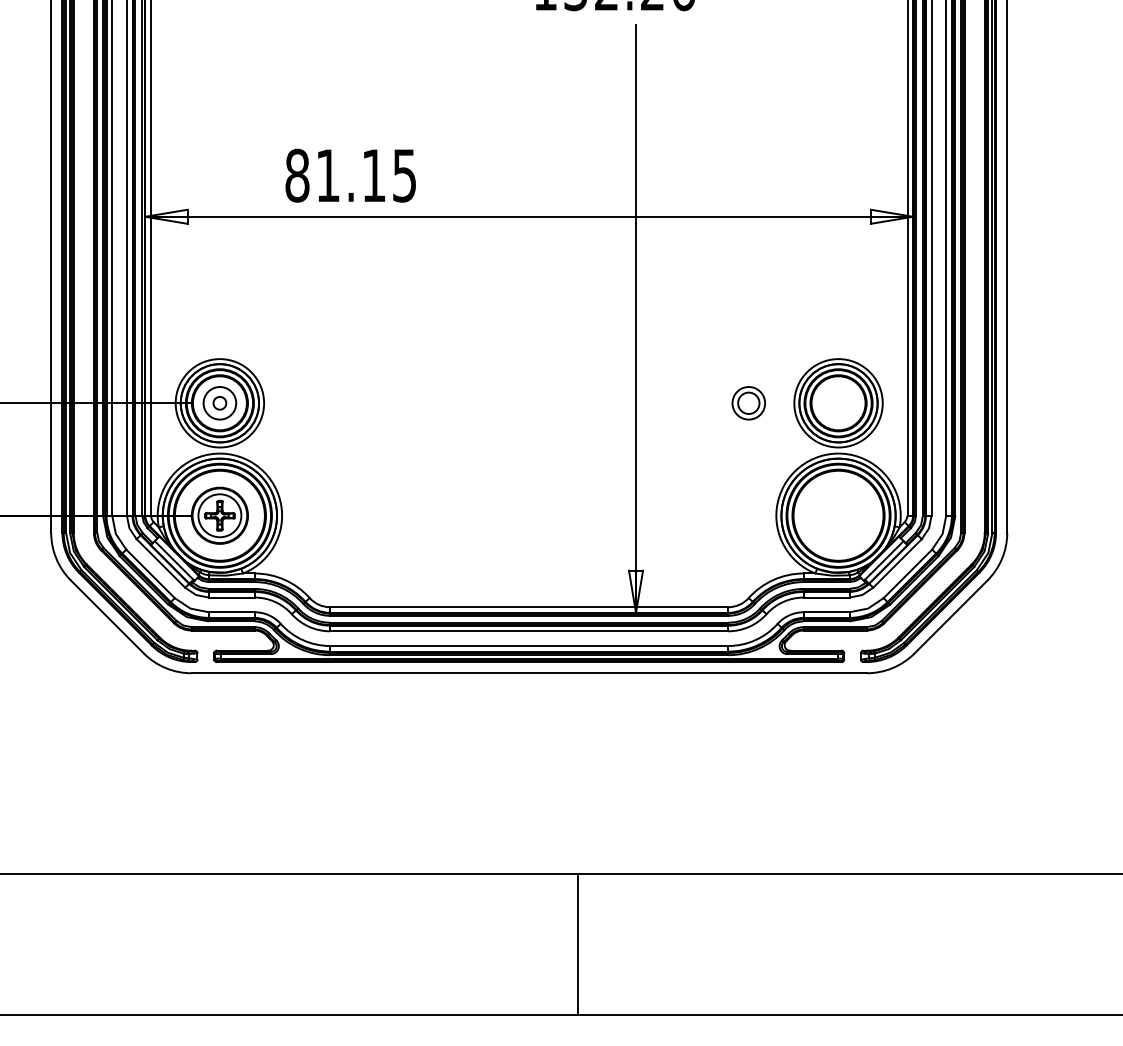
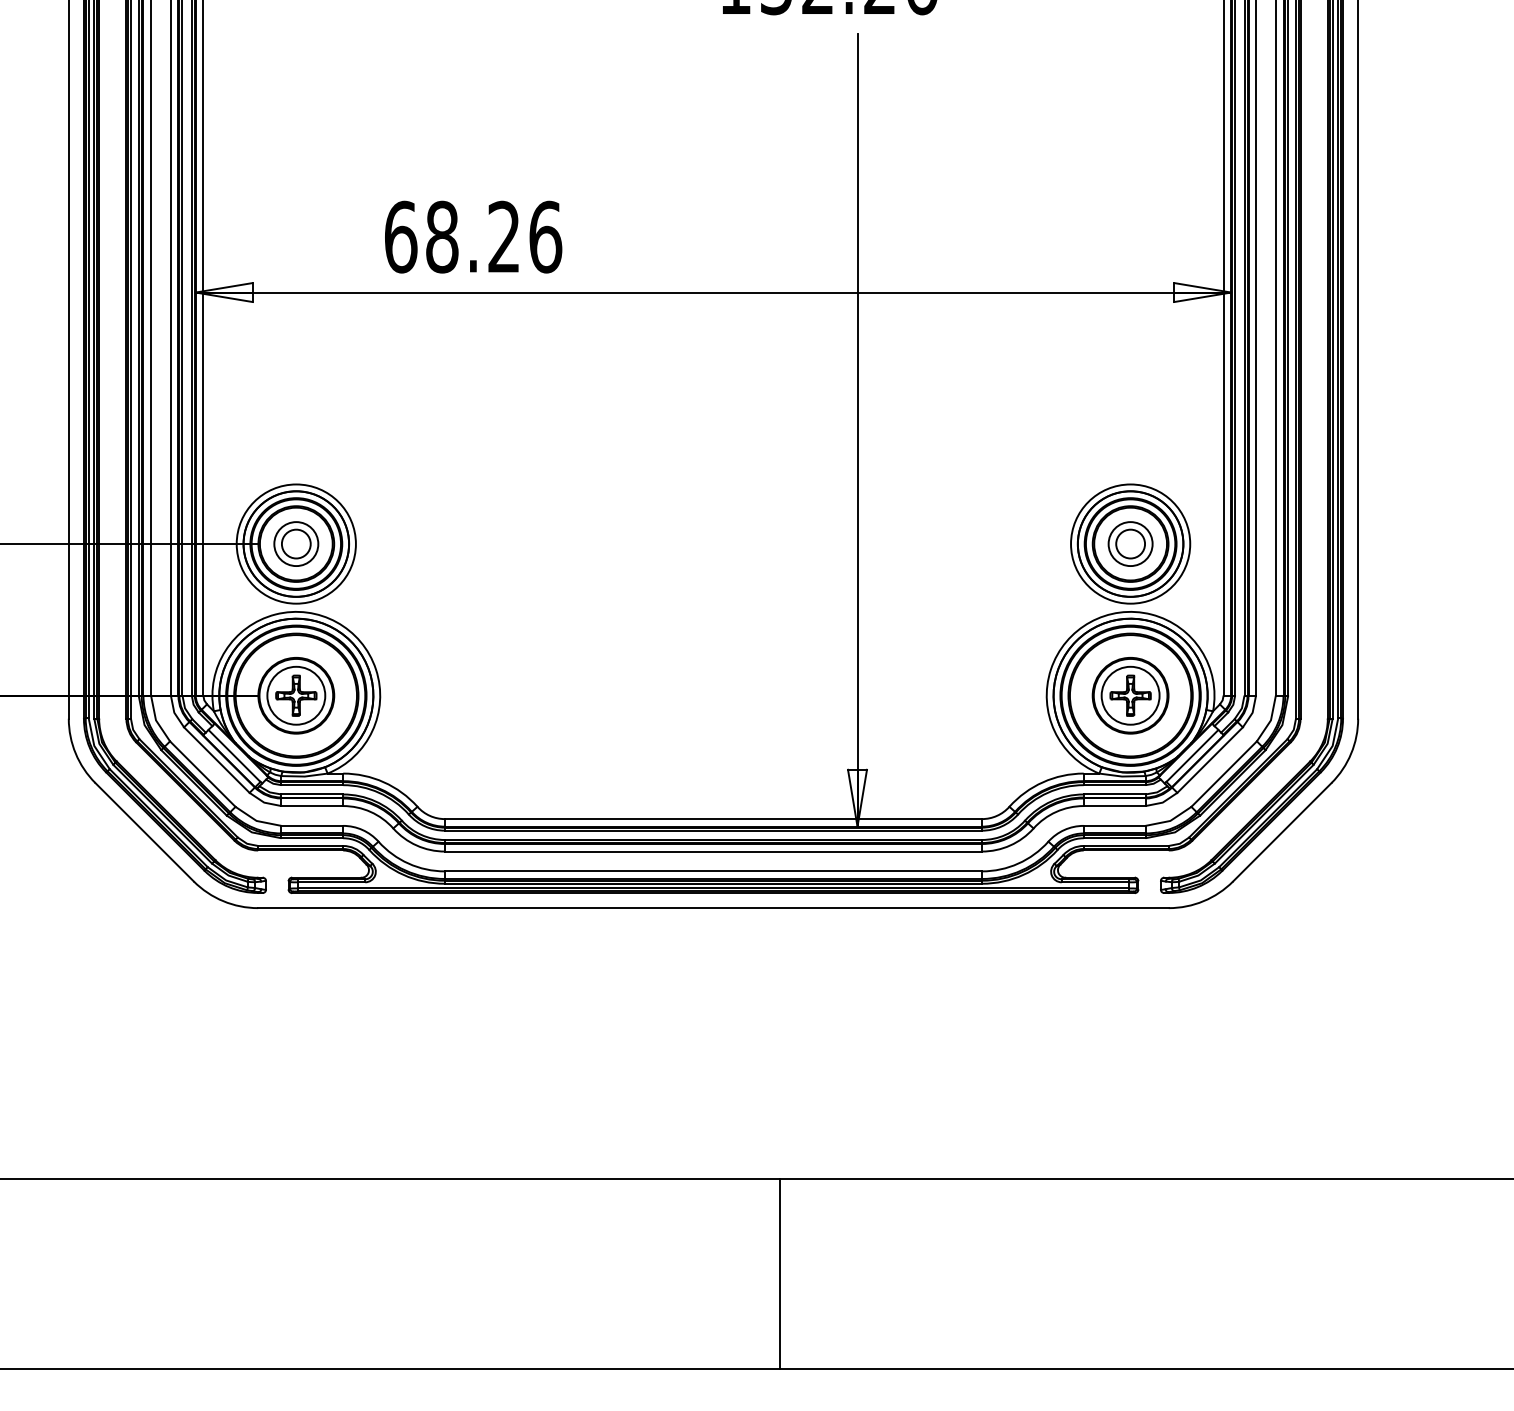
text: (351, 175) -> (473, 236), 81.15 -> 68.26
circle: (219, 402) -> (295, 543), size x1.67
part: (748, 402) -> (1130, 543), moved
part: (838, 515) -> (1130, 695), added

